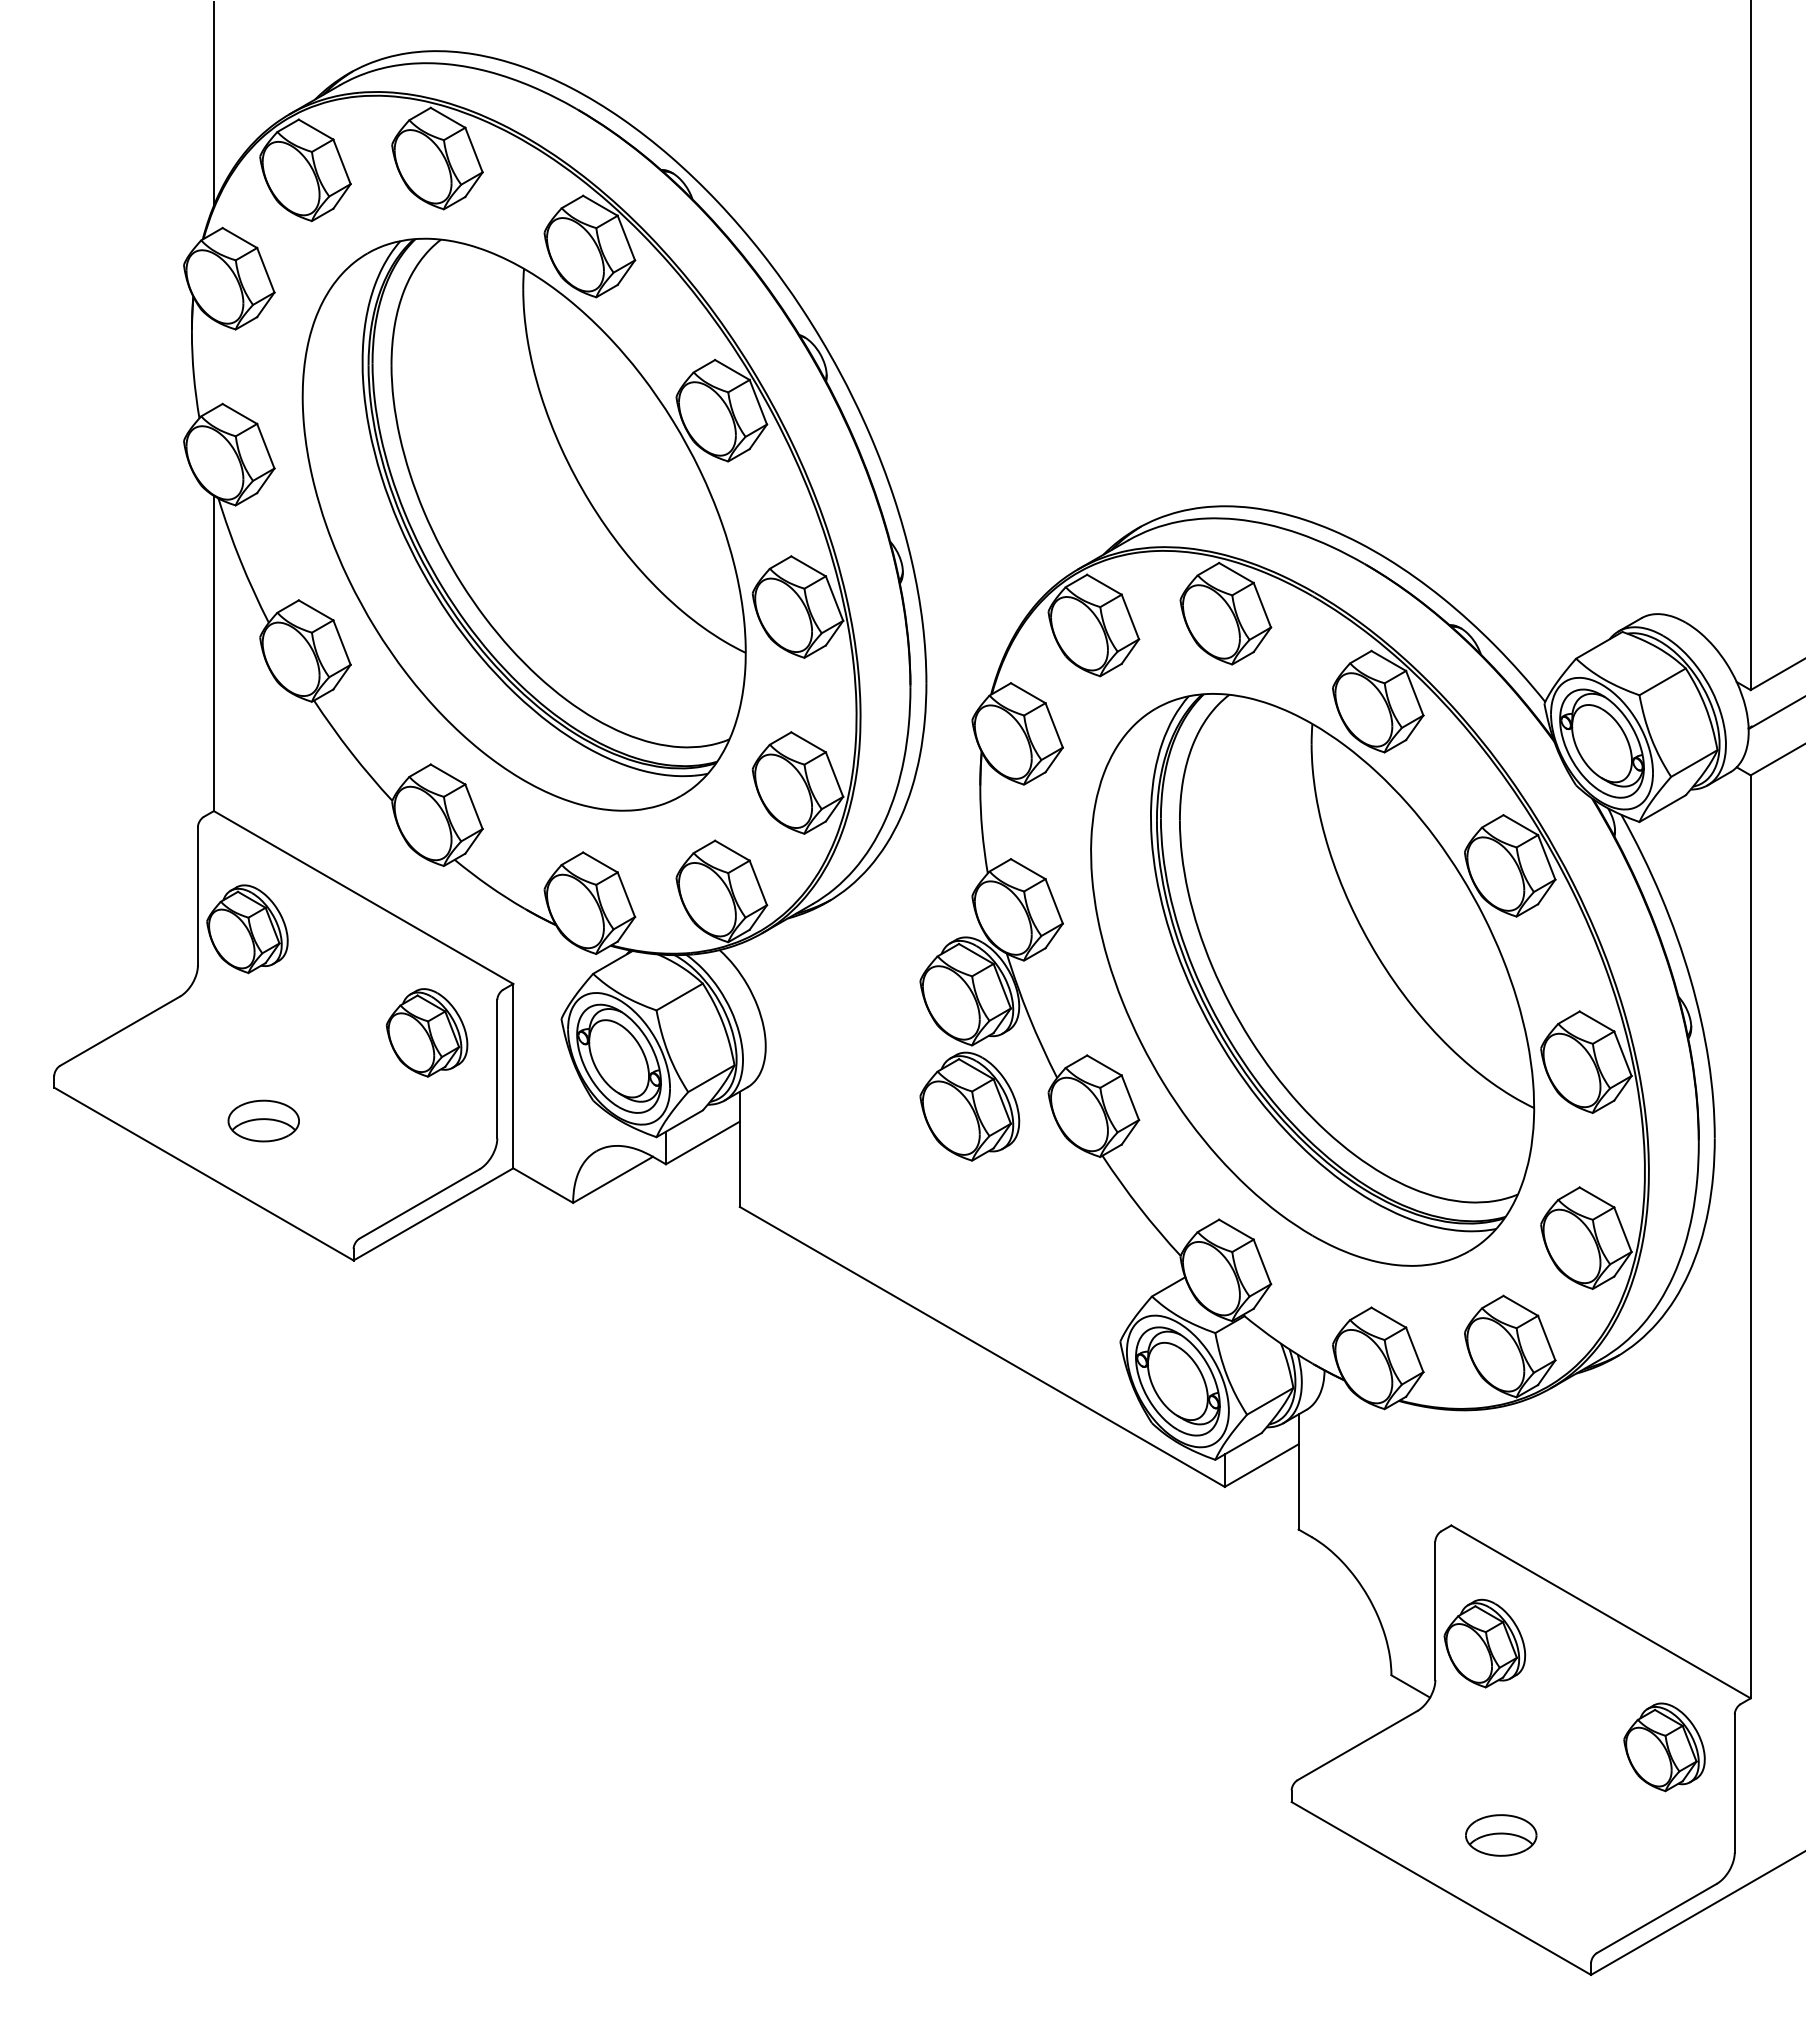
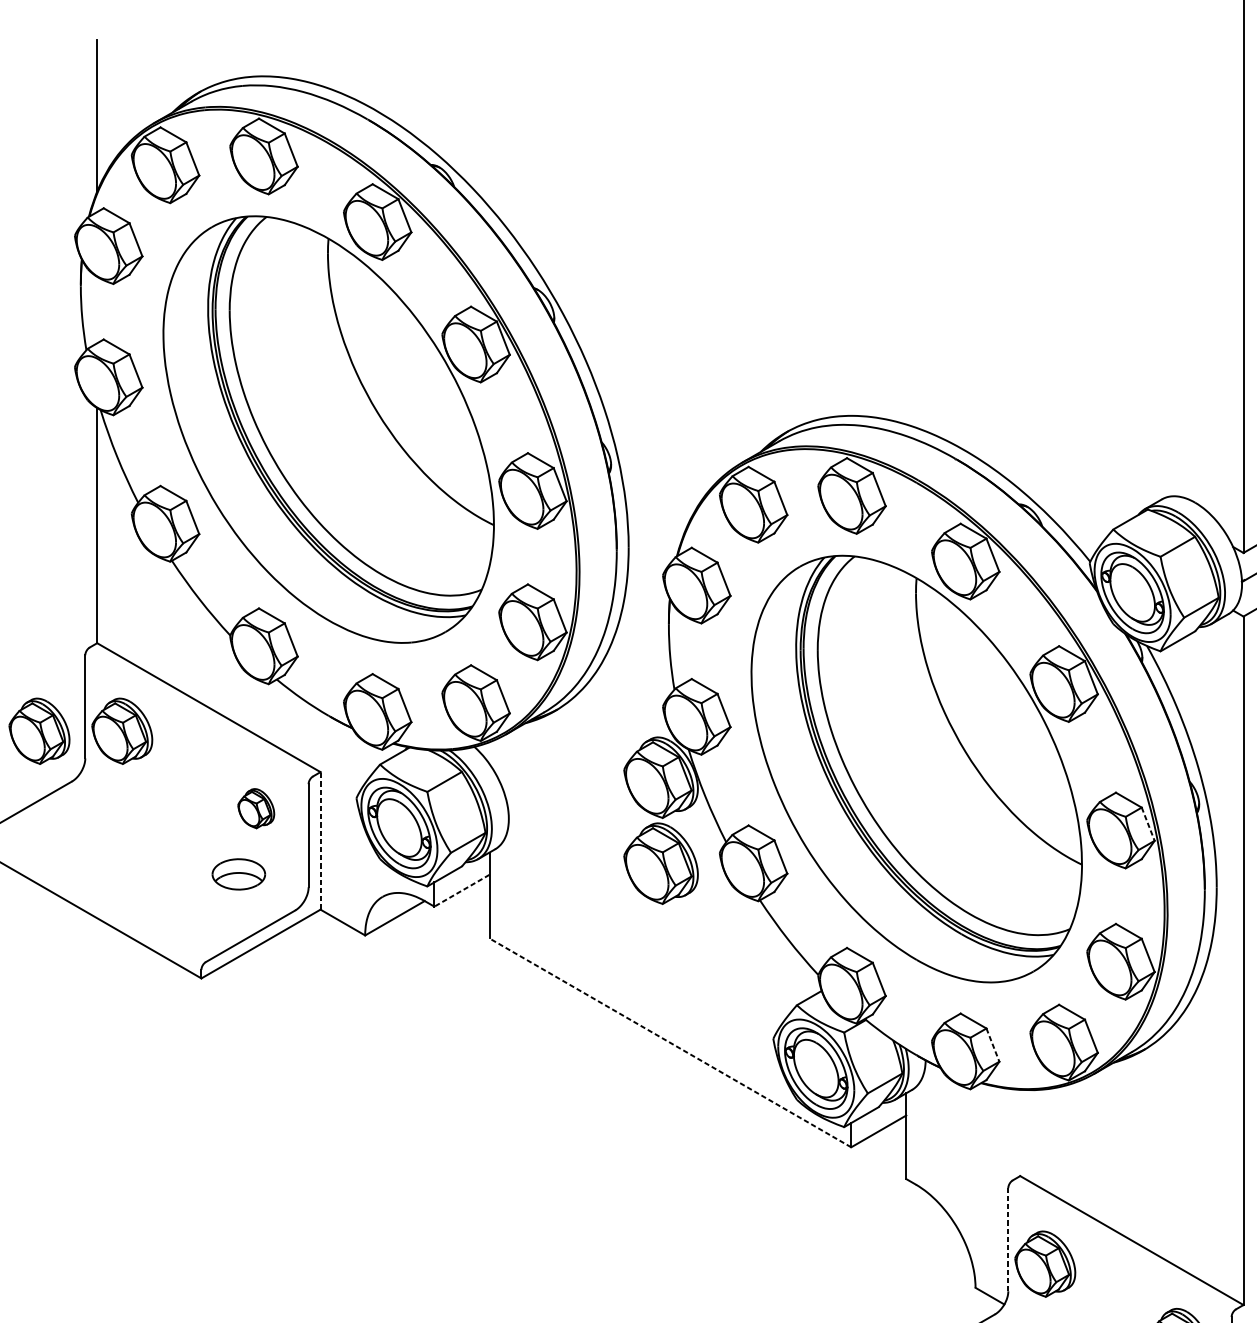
part: (136, 929) -> (39, 731), added
part: (426, 1032) -> (255, 808), size x0.6
line: (1622, 1053) -> (1147, 824), solid -> dashed
line: (513, 1075) -> (320, 840), solid -> dashed
part: (263, 1120) -> (238, 873), moved
line: (702, 1142) -> (461, 890), solid -> dashed
line: (981, 1346) -> (669, 1042), solid -> dashed
line: (1414, 1349) -> (992, 1044), solid -> dashed
line: (1435, 1610) -> (1008, 1239), solid -> dashed

